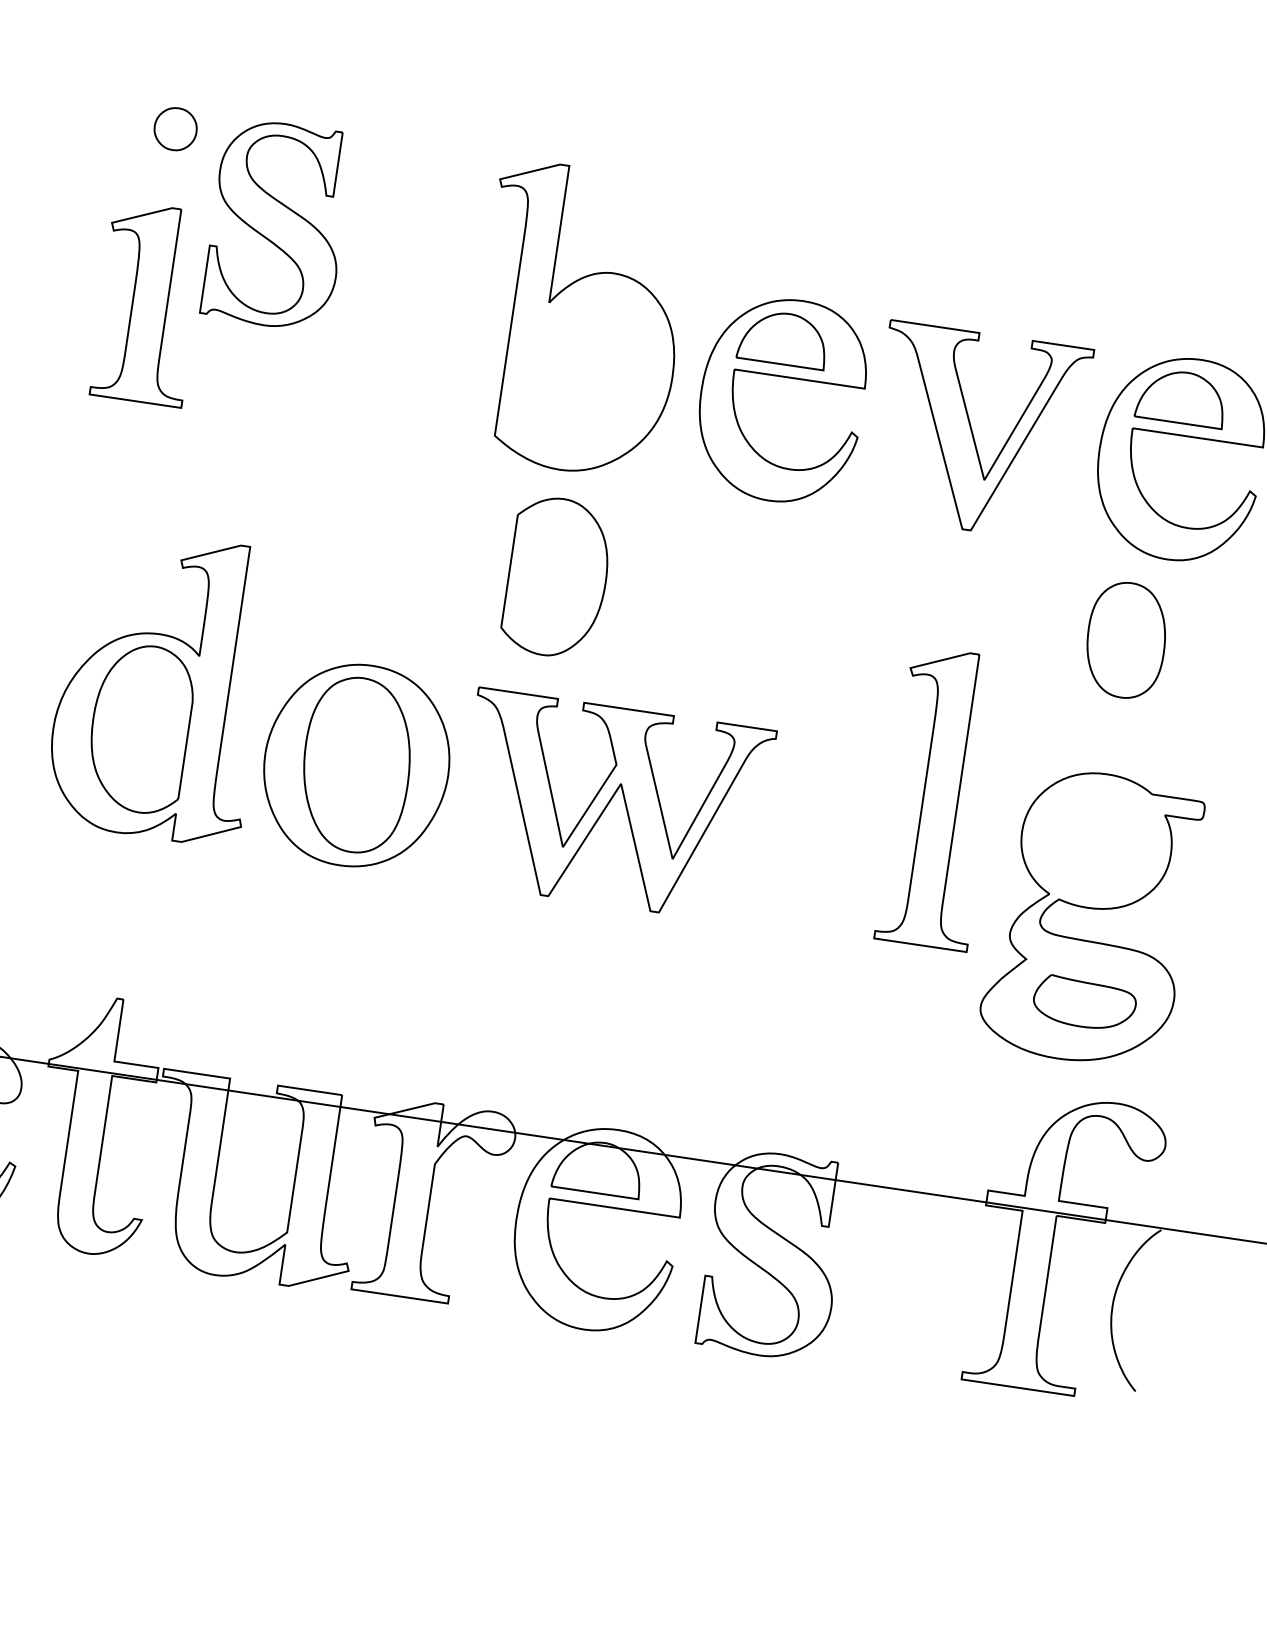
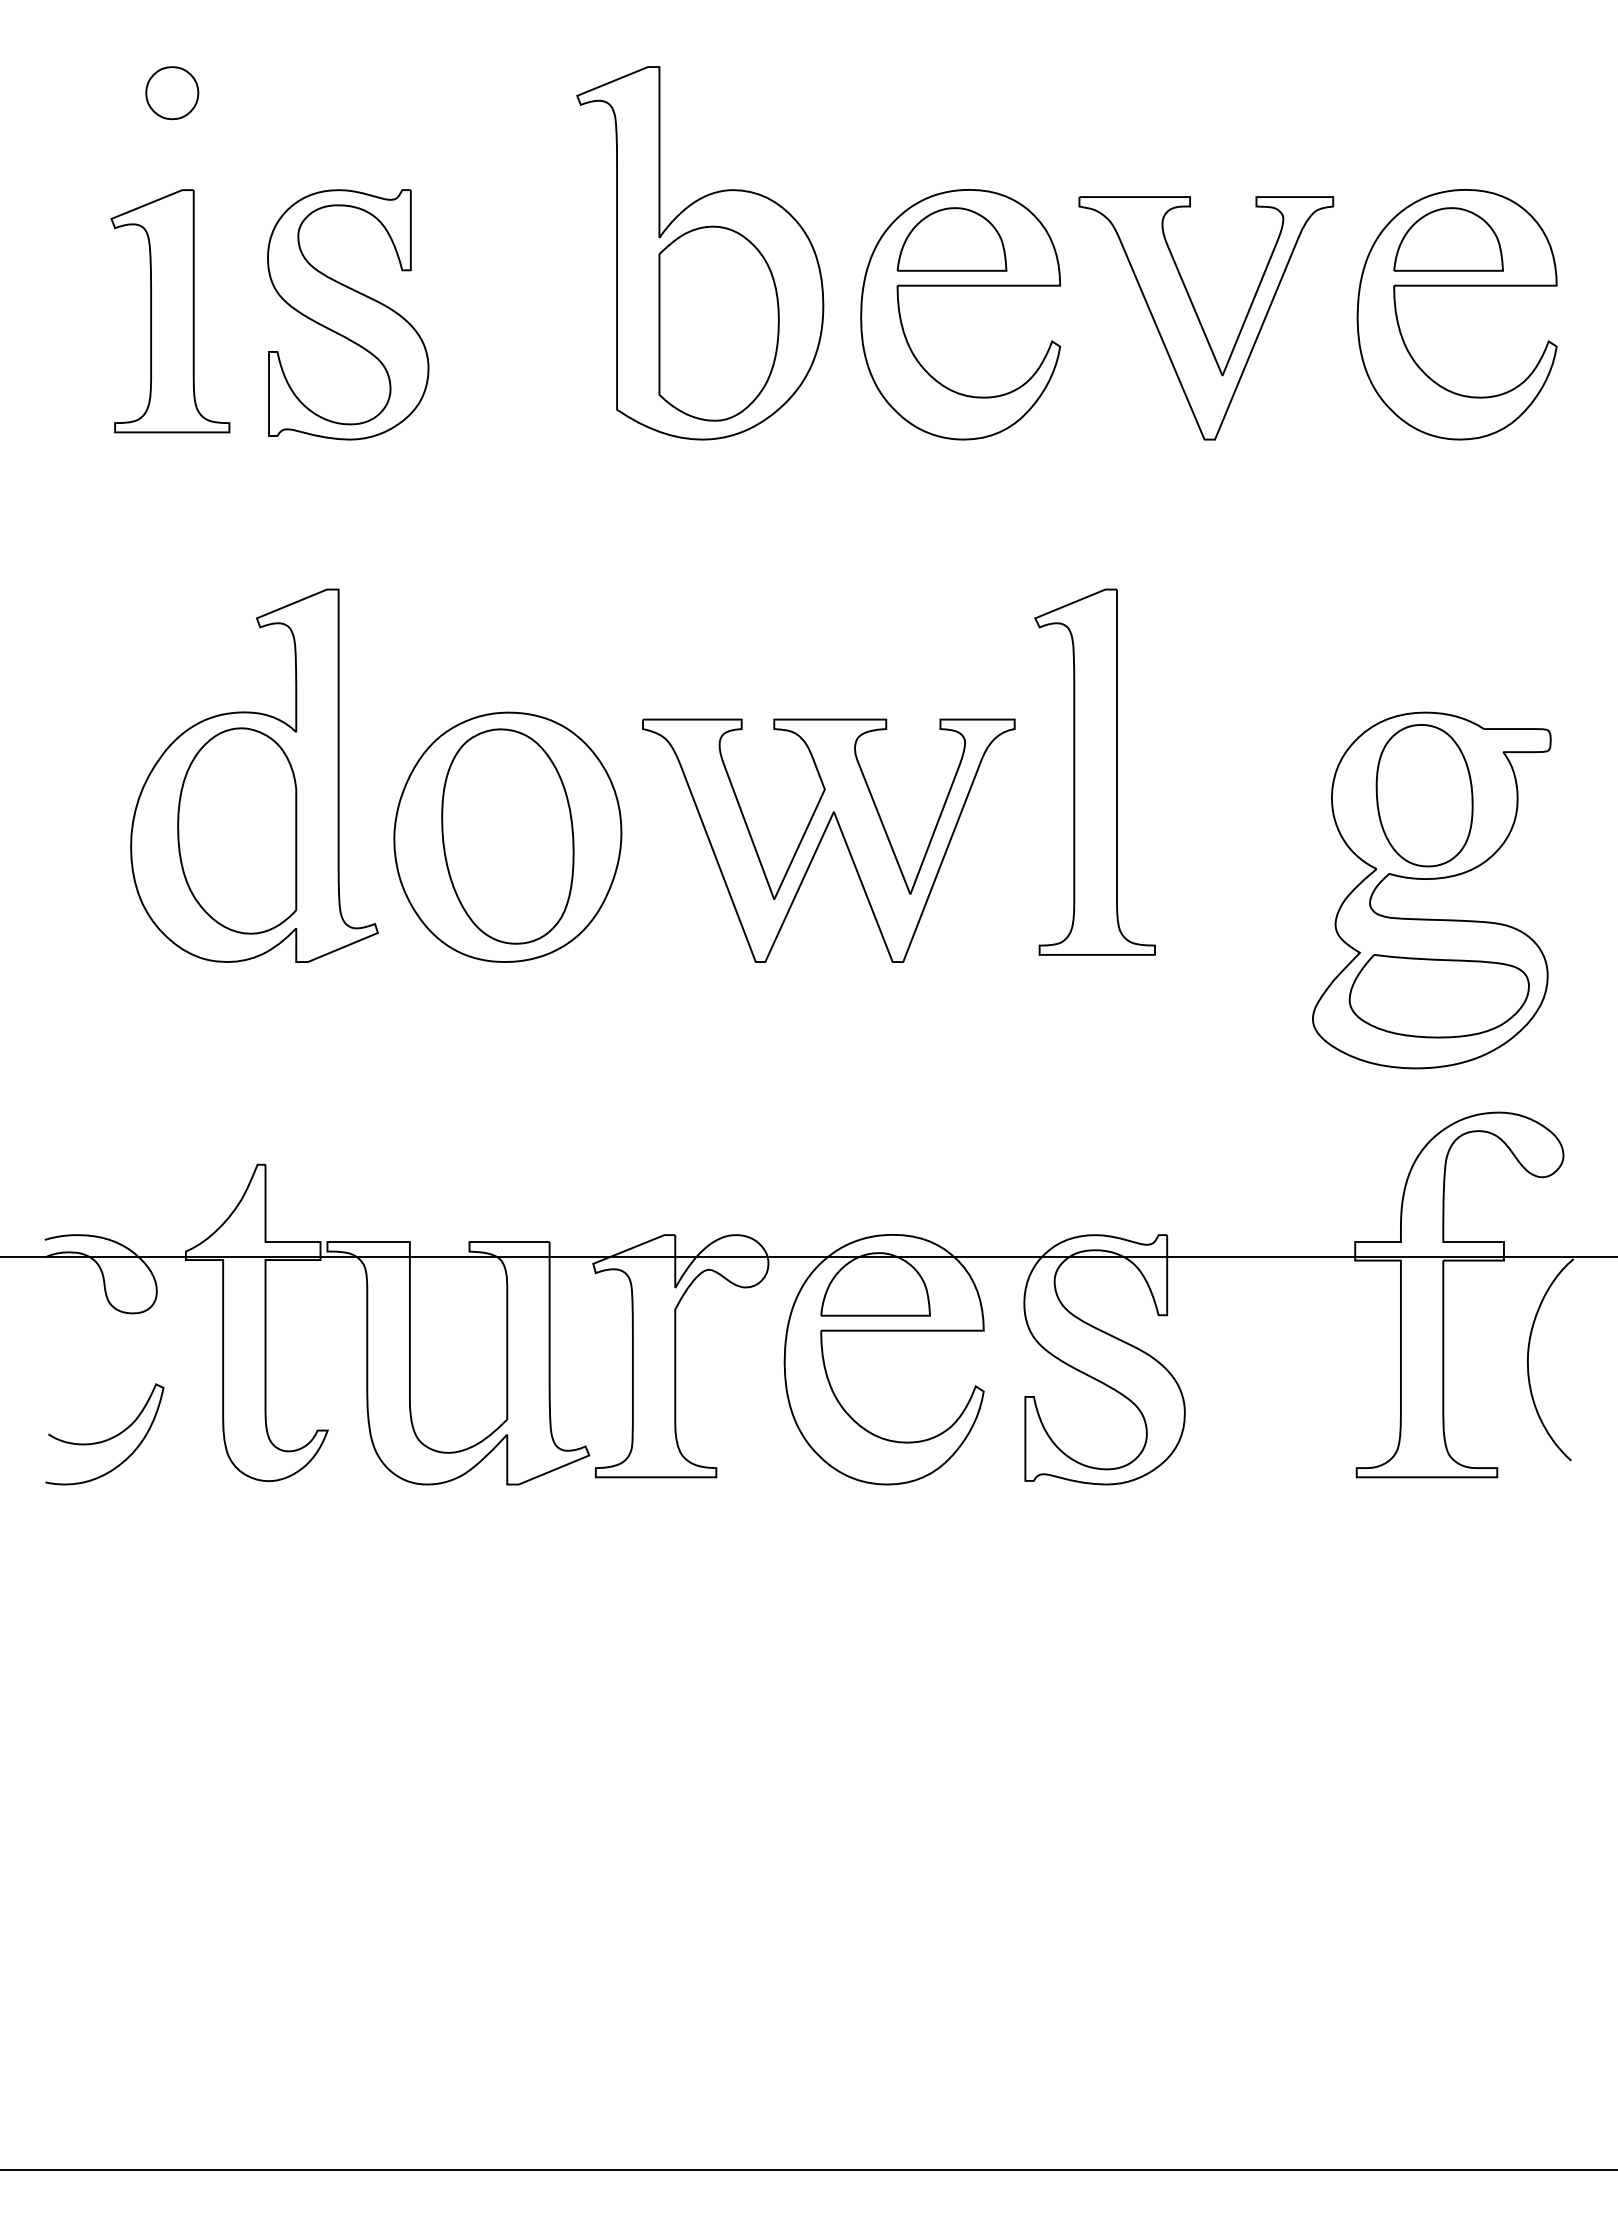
part: (278, 224) -> (348, 314), moved
part: (557, 577) -> (718, 323), moved
part: (1126, 640) -> (1424, 795), moved
part: (939, 797) -> (1094, 771), moved
part: (1084, 1003) -> (1438, 996), size x1.43

